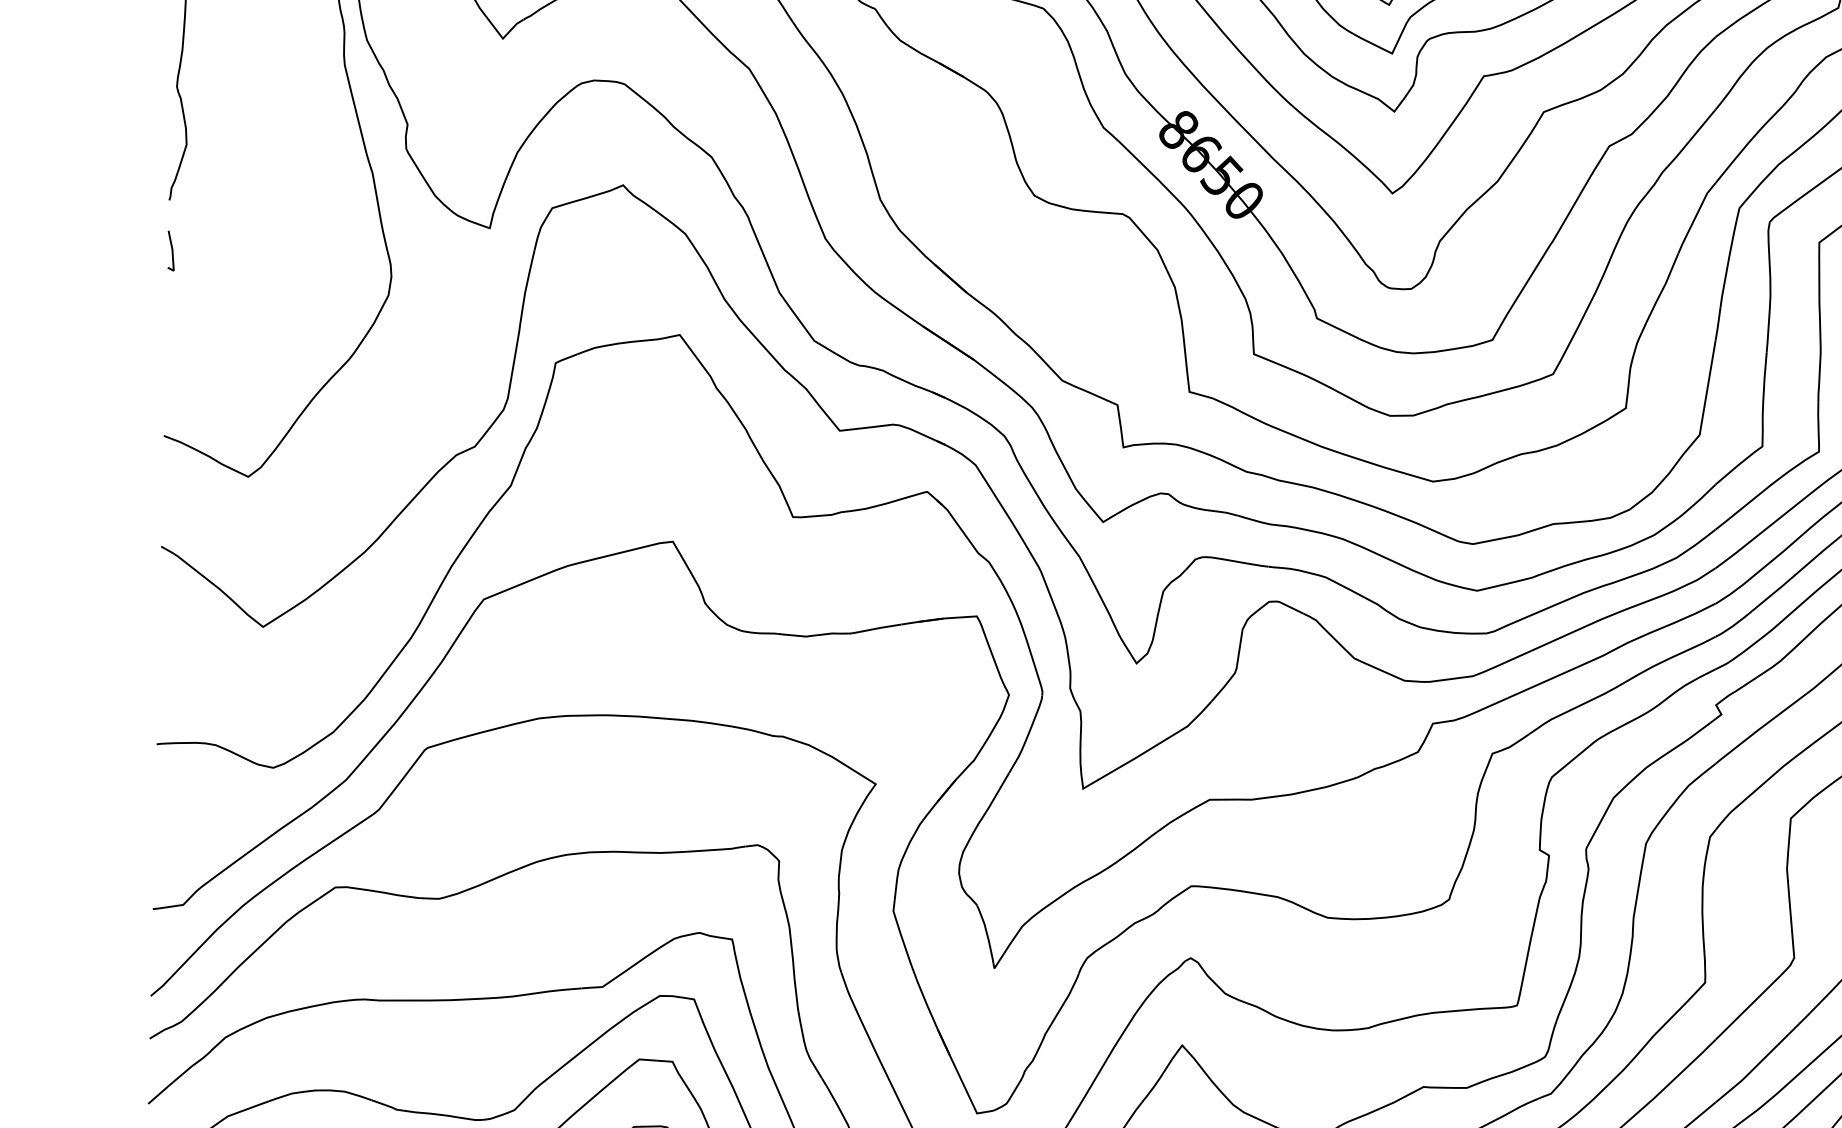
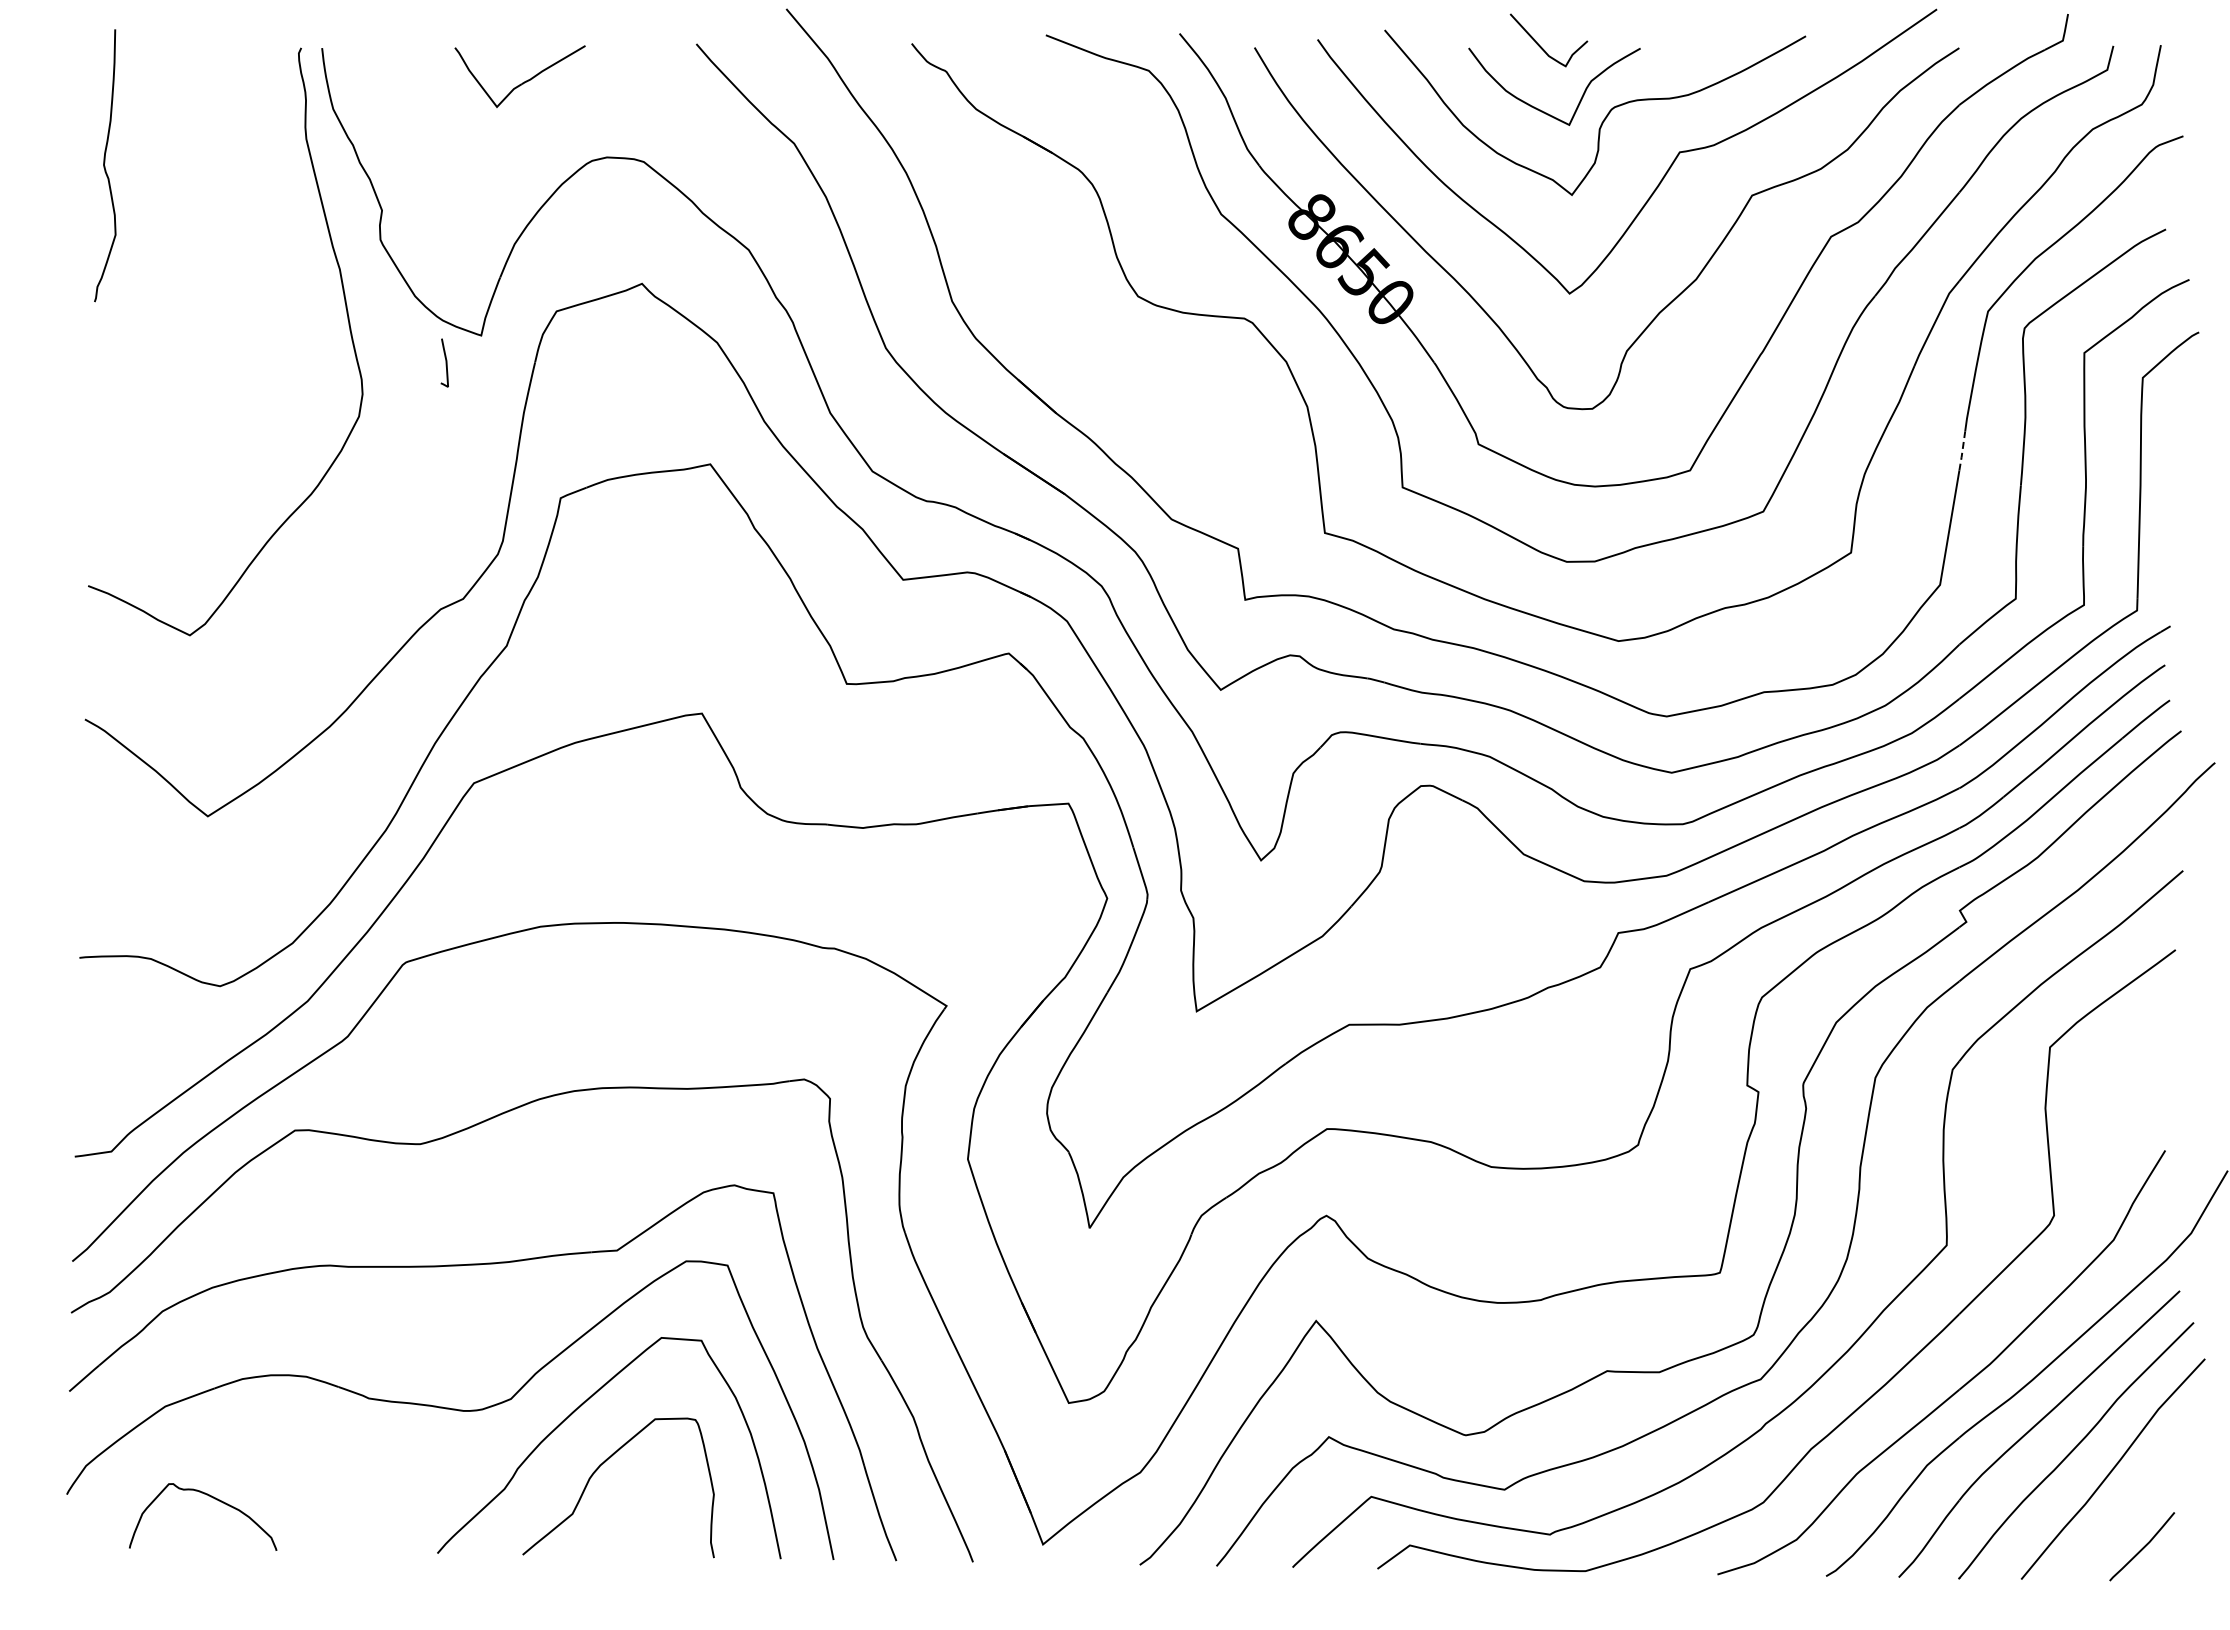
curve: (171, 250) -> (445, 362), moved
line: (1718, 324) -> (1962, 451), solid -> dashed

